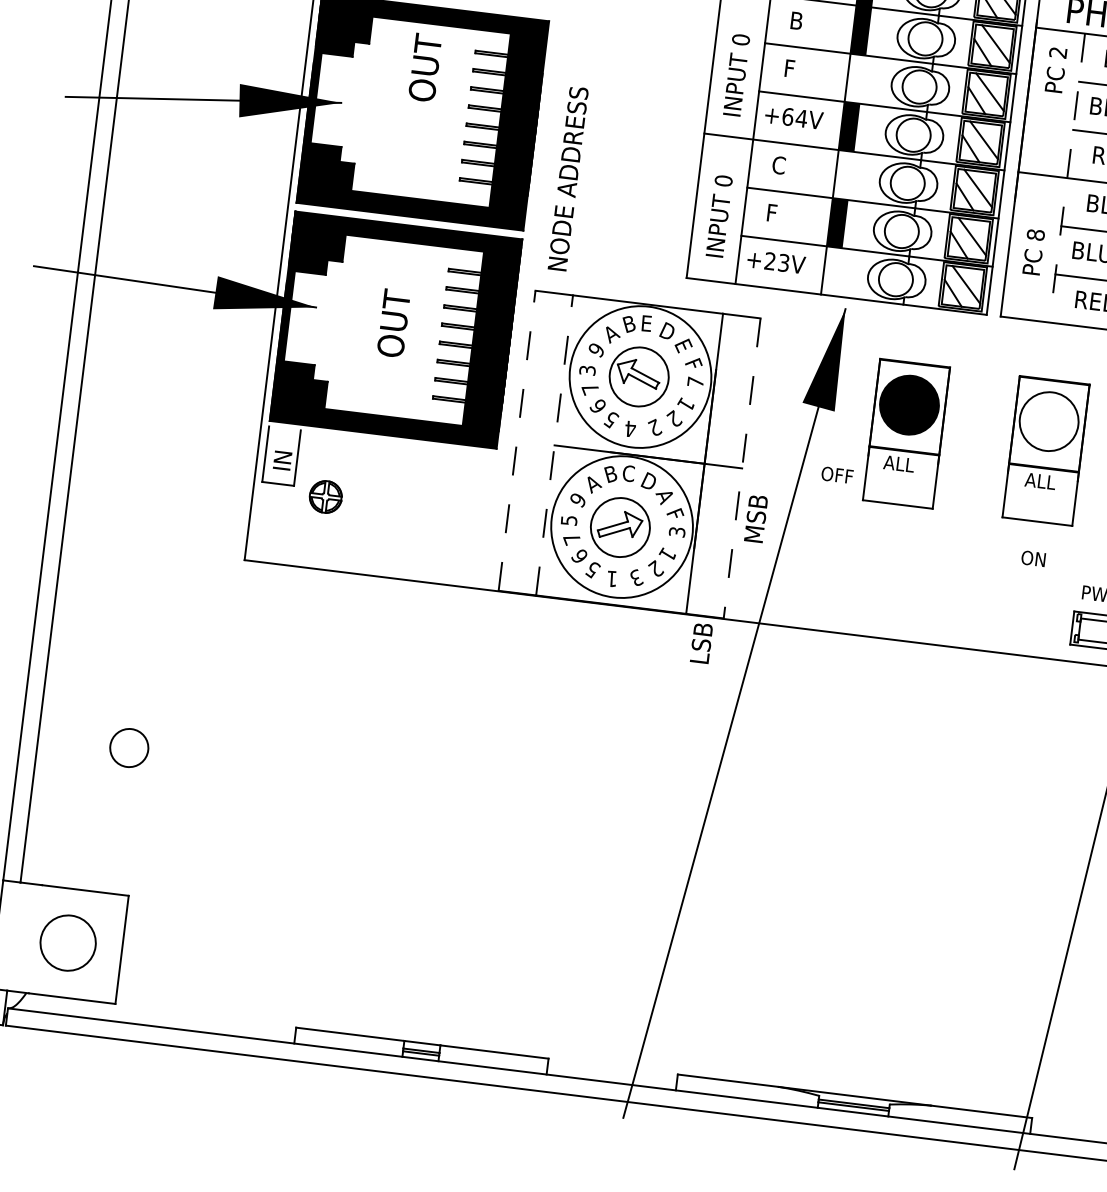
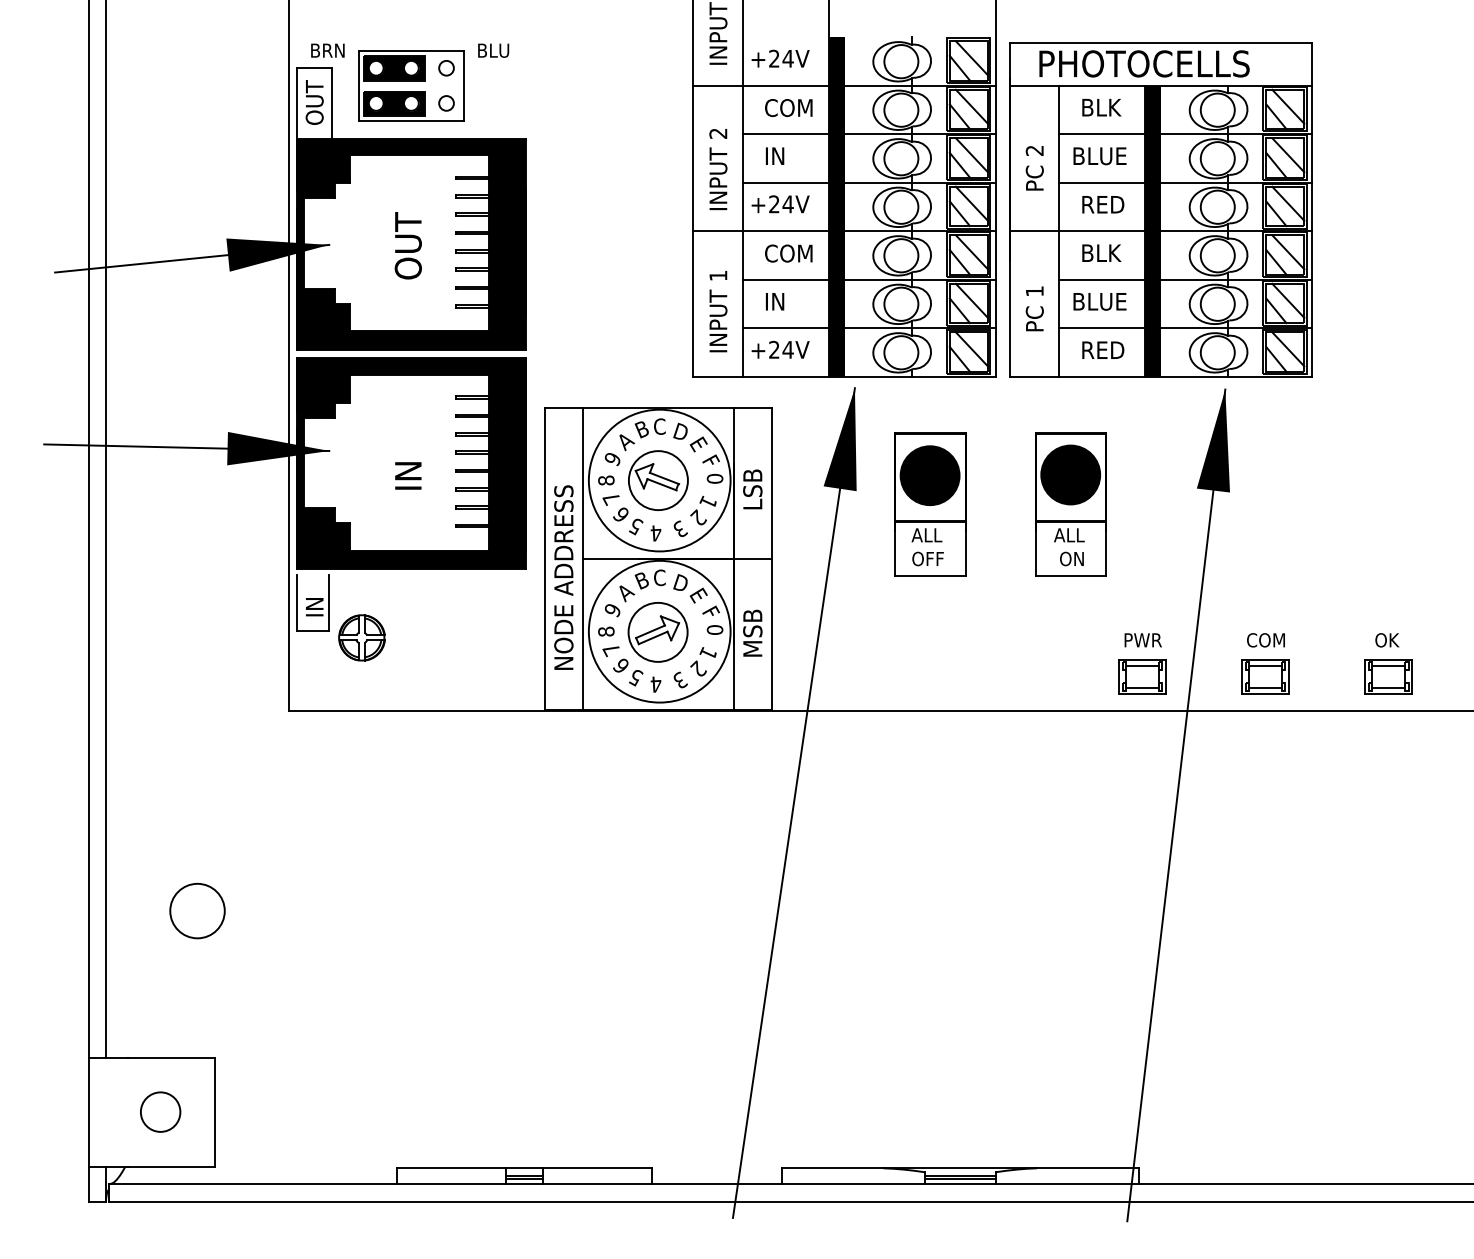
text: (813, 23) -> (788, 108), B -> COM
text: (741, 39) -> (718, 133), 0 -> 2
text: (424, 67) -> (407, 245), moved
text: (794, 68) -> (774, 155), F -> IN
text: (1055, 70) -> (1034, 168), moved
fill: (855, 78) -> (836, 158), added
text: (788, 117) -> (774, 204), +64V -> +24V
text: (803, 168) -> (796, 253), C -> COM
fill: (843, 175) -> (836, 255), added
text: (567, 178) -> (563, 577), moved
line: (1067, 178) -> (1059, 231), dashed -> solid
text: (723, 180) -> (718, 275), 0 -> 1
text: (776, 213) -> (774, 301), F -> IN
text: (1035, 235) -> (1034, 291), 8 -> 1
text: (783, 262) -> (787, 349), +23V -> +24V
fill: (831, 271) -> (836, 352), added
text: (393, 322) -> (407, 456), OUT -> IN
text: (646, 323) -> (659, 426), E -> C
text: (587, 370) -> (606, 480), 3 -> 8
text: (695, 381) -> (714, 478), 7 -> 0
fill: (1048, 421) -> (1070, 474), added
text: (654, 427) -> (679, 528), 2 -> 3
line: (516, 440) -> (544, 558), dashed -> solid
line: (554, 445) -> (582, 558), dashed -> solid
line: (741, 469) -> (771, 559), dashed -> solid
text: (836, 474) -> (927, 558), moved
part: (325, 496) -> (361, 637), size x1.43
text: (663, 496) -> (697, 596), A -> E
text: (755, 518) -> (752, 632), moved
text: (569, 520) -> (606, 631), 5 -> 8
text: (676, 531) -> (714, 629), 3 -> 0
text: (1033, 558) -> (1071, 558), moved
text: (611, 578) -> (655, 684), 1 -> 4
text: (701, 643) -> (752, 489), moved
circle: (129, 747) -> (197, 910), size x1.43
circle: (68, 942) -> (160, 1111), size x0.71

